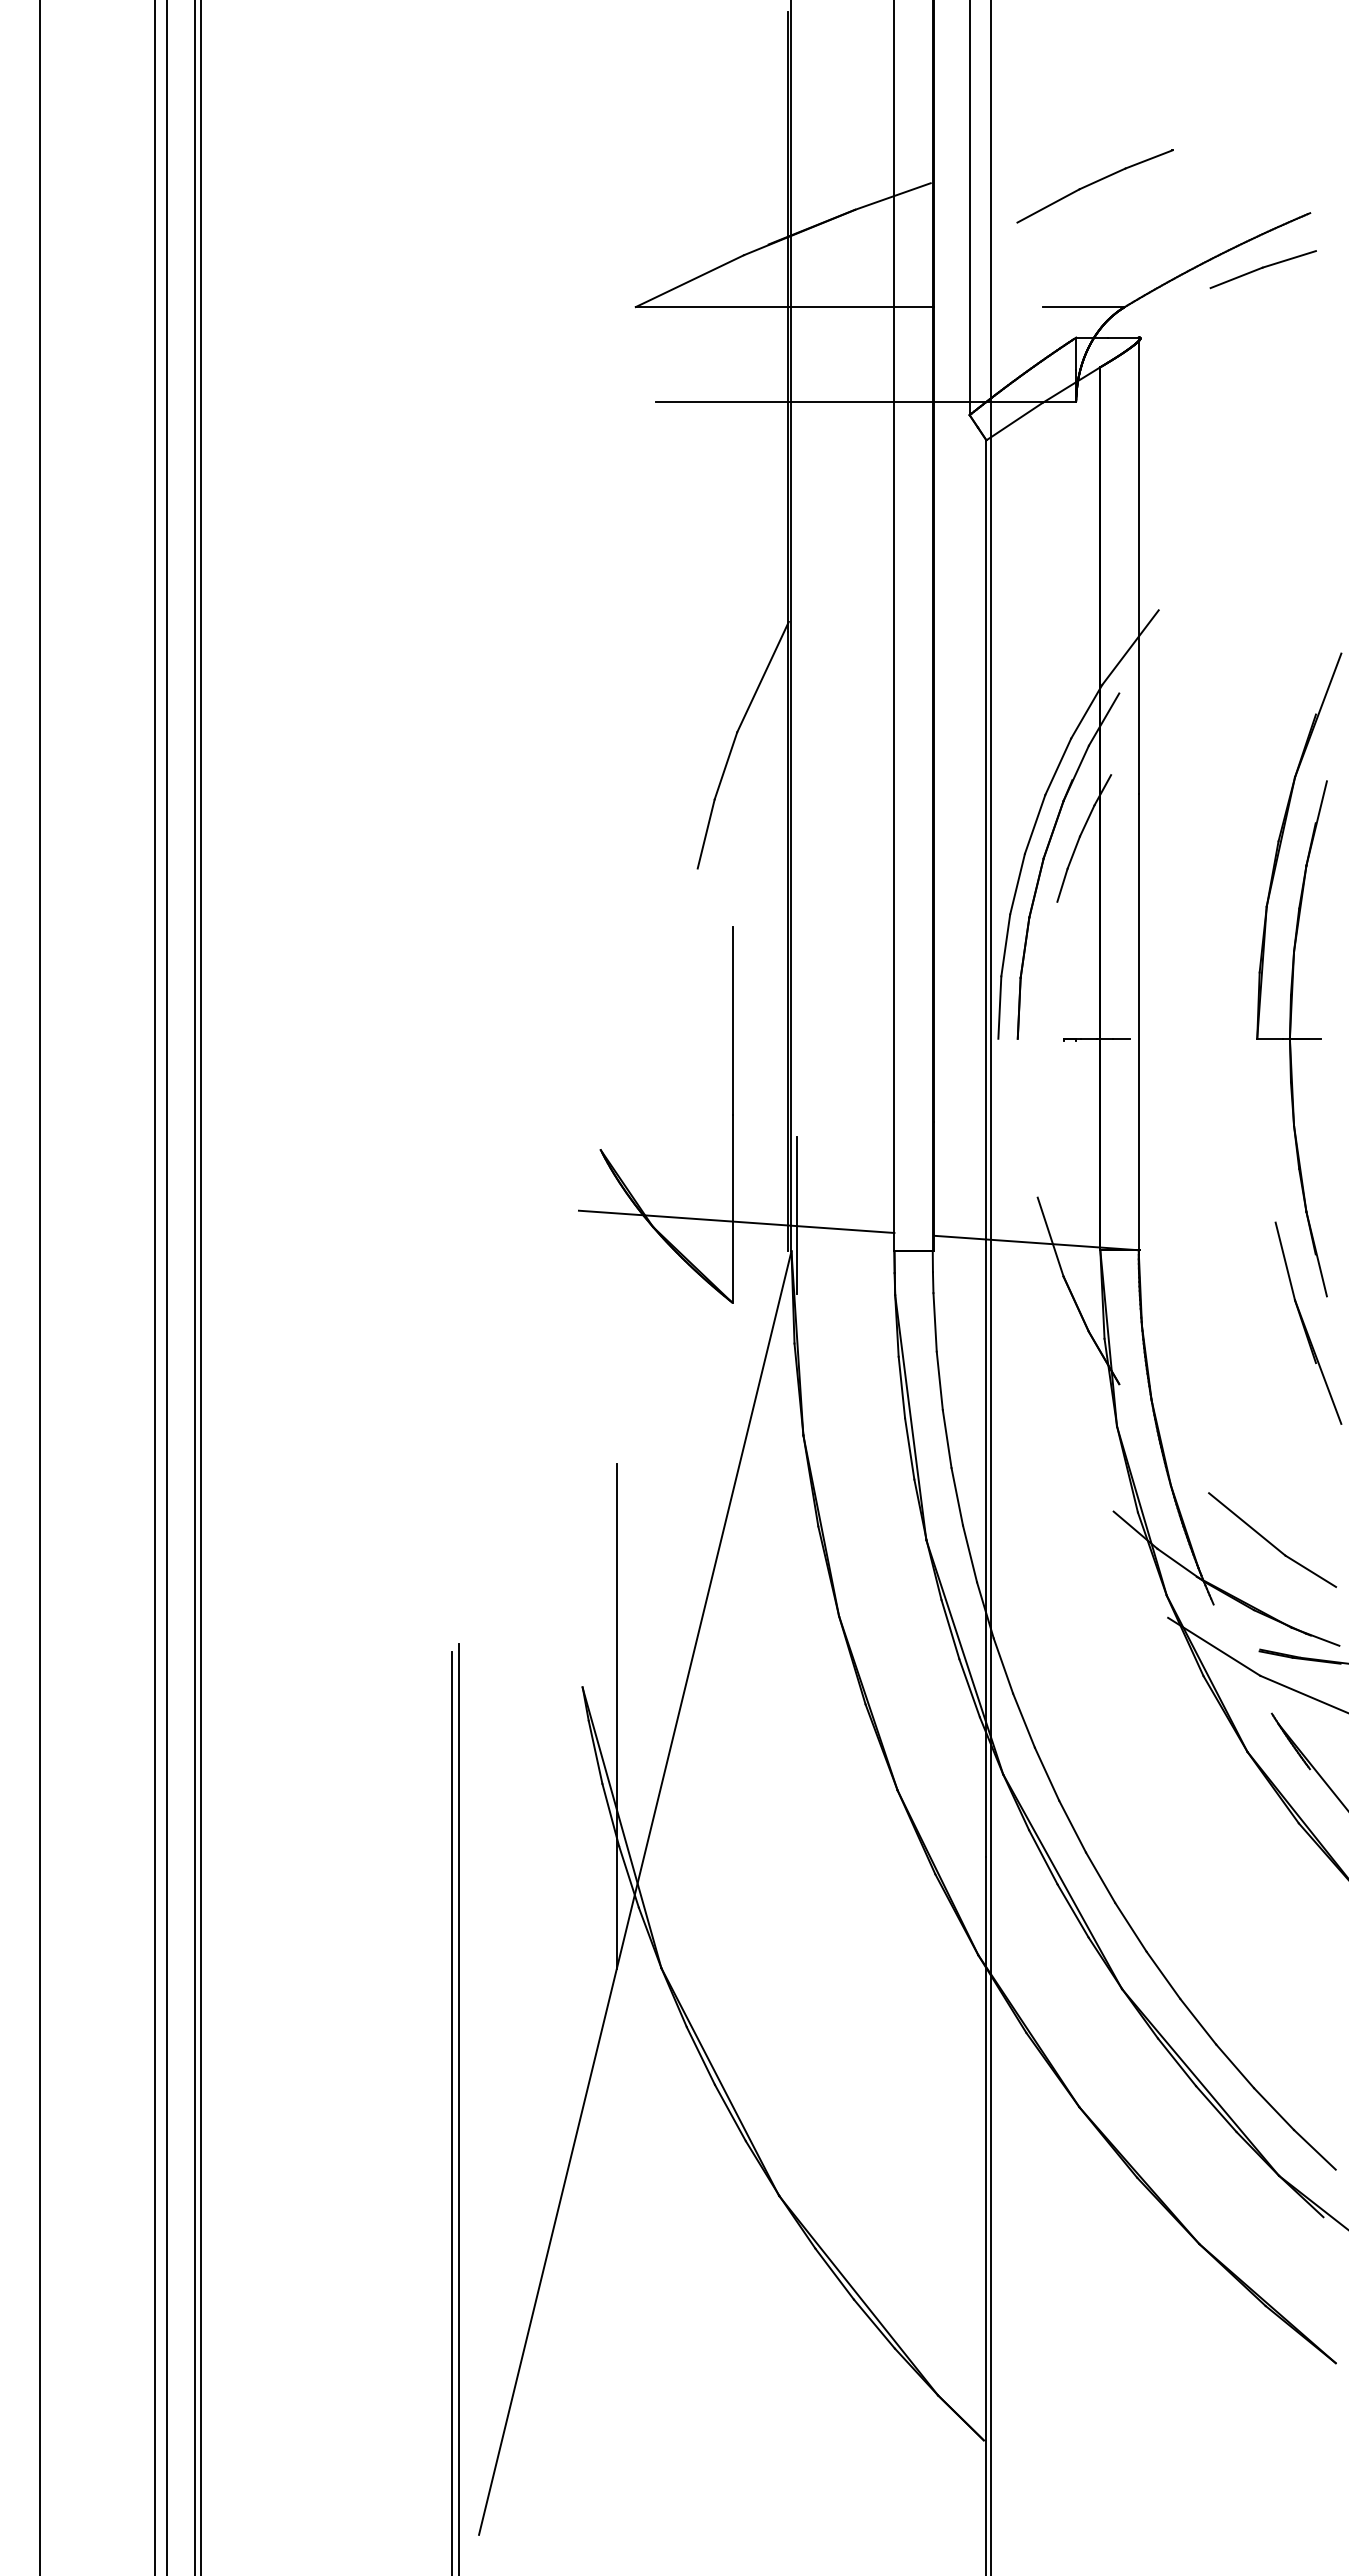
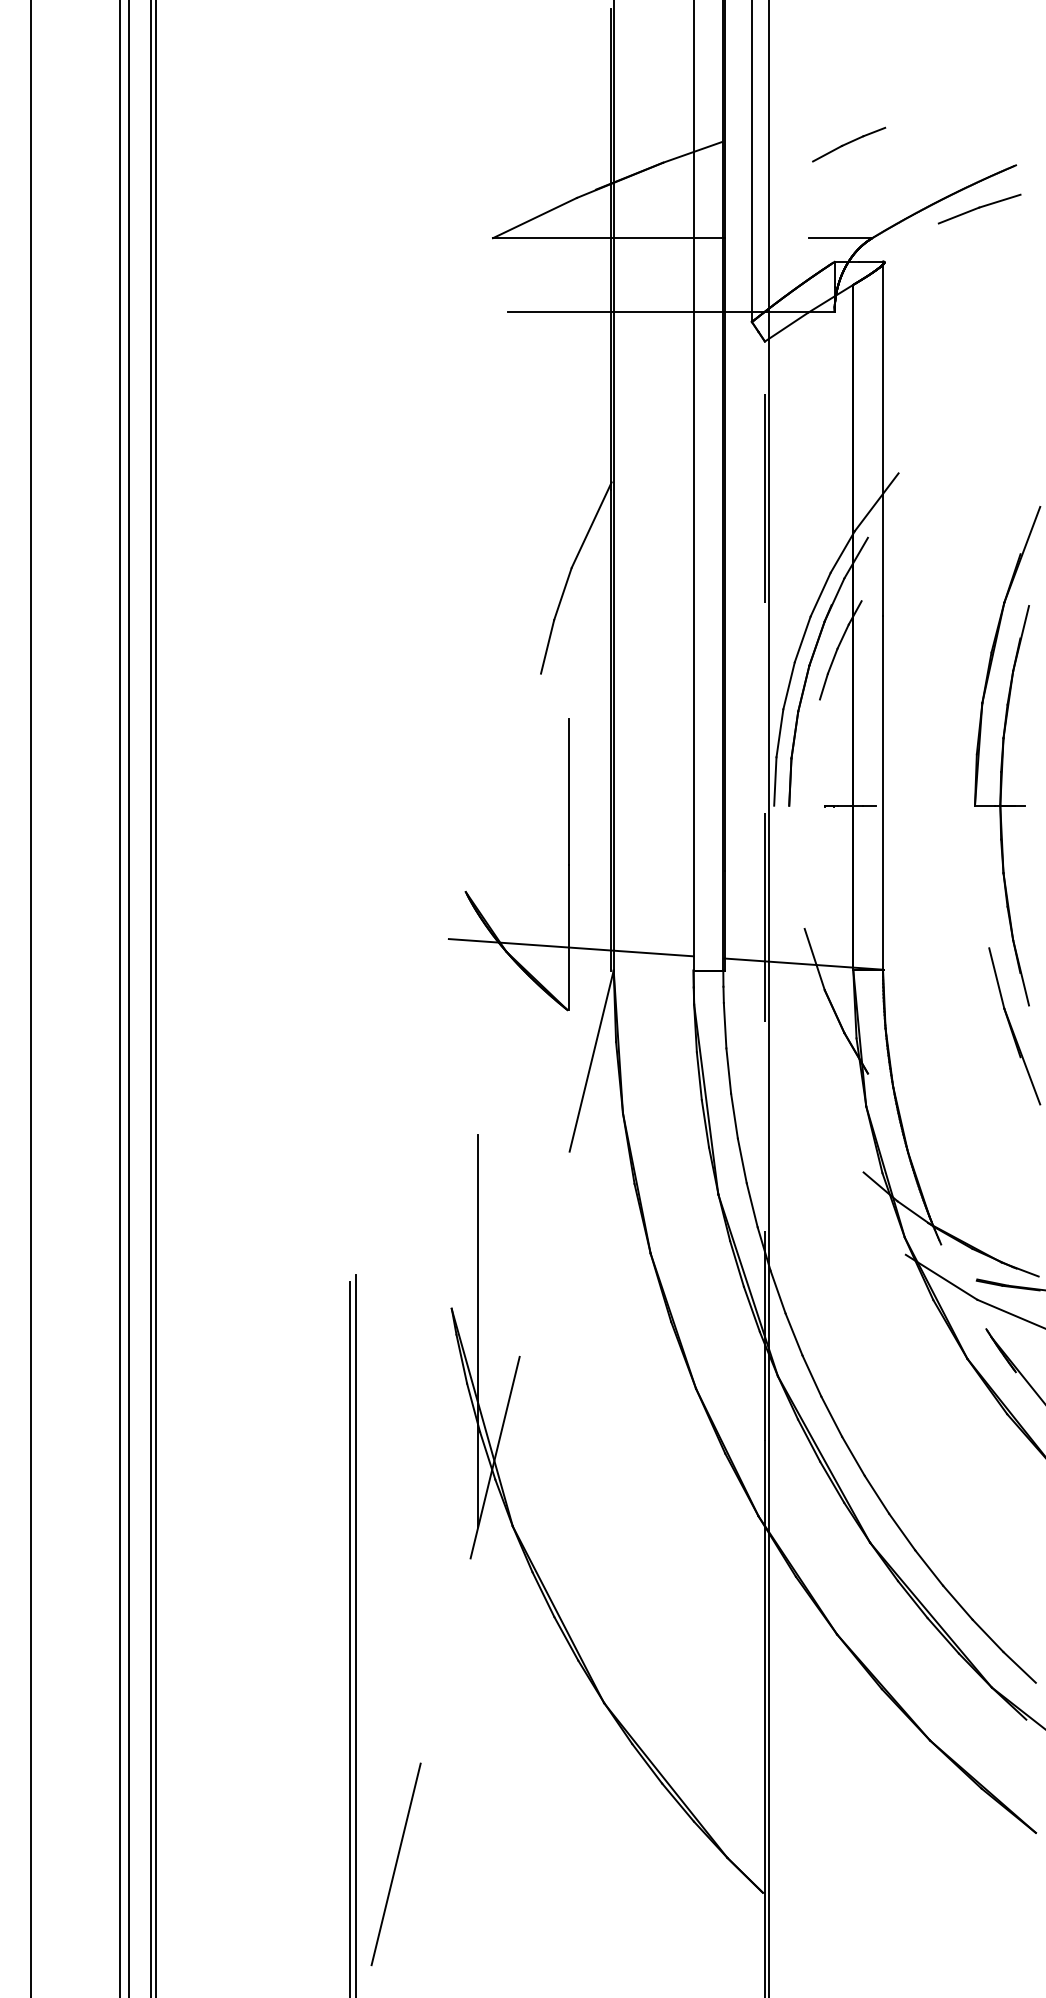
part: (1094, 186) -> (848, 144), size x0.6
line: (986, 1148) -> (764, 890), solid -> dashed
line: (796, 1215) -> (617, 942), removed
part: (1272, 1539) -> (986, 1194), removed
line: (635, 1893) -> (492, 1468), solid -> dashed

